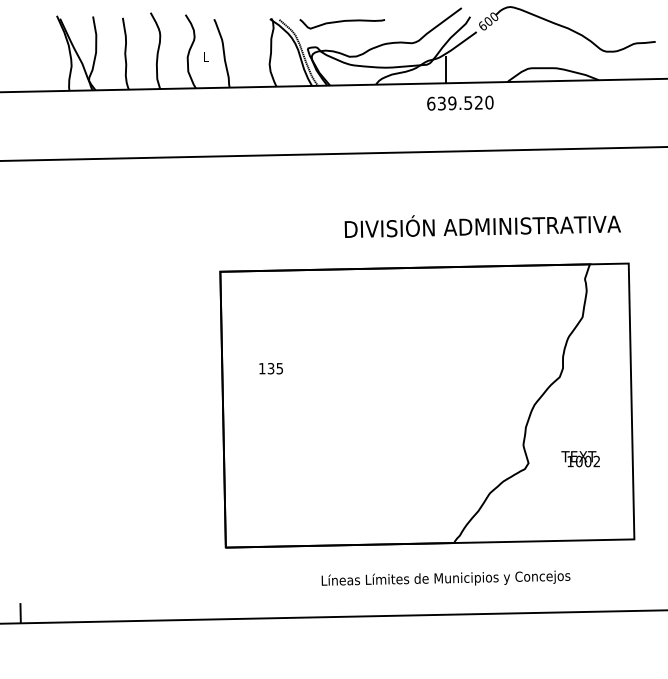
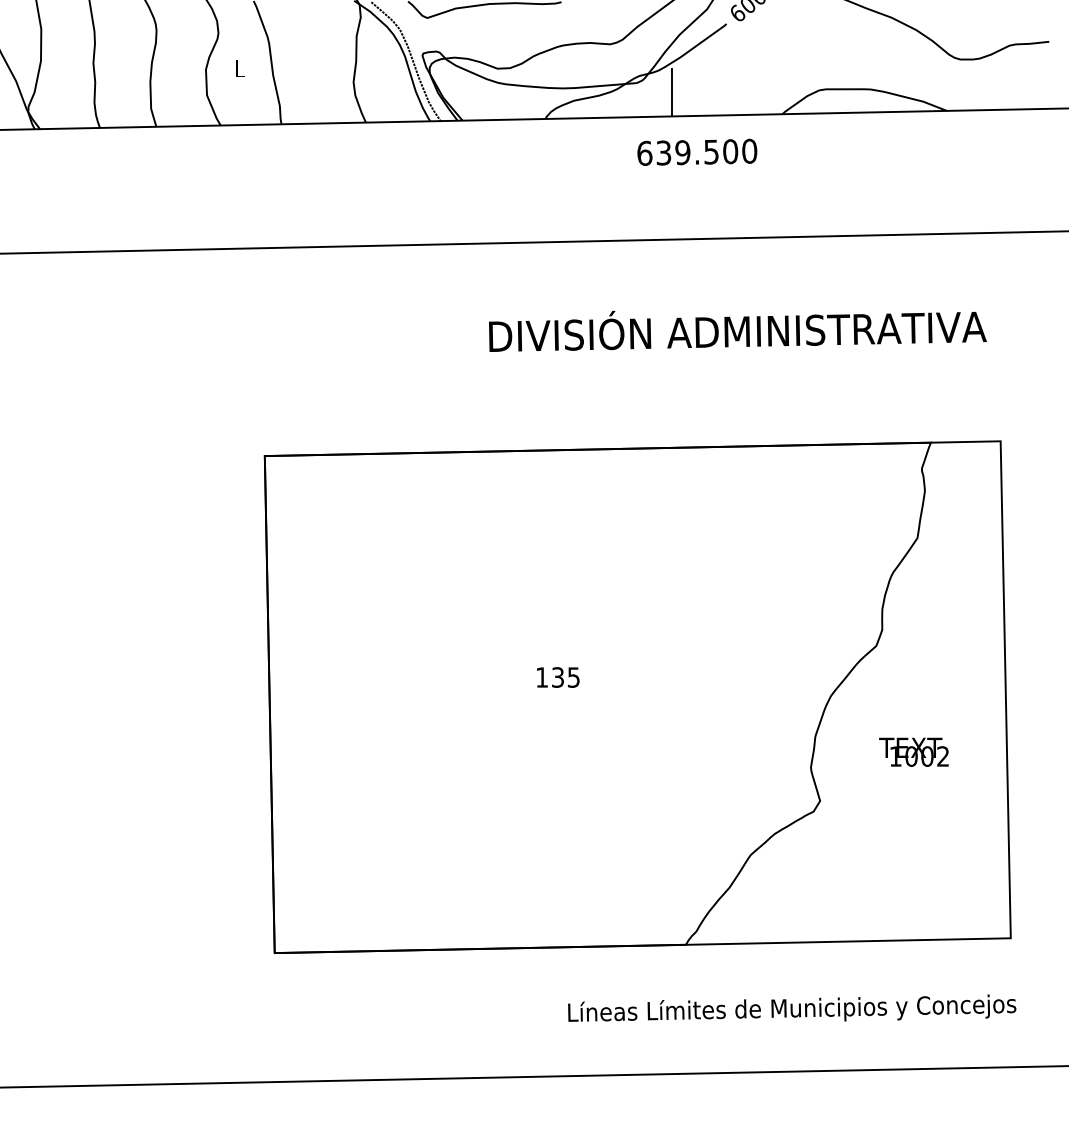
text: (478, 102) -> (729, 151), 639.520 -> 639.500
text: (482, 226) -> (737, 331), moved
text: (270, 368) -> (556, 677), moved
text: (580, 459) -> (913, 752), moved
text: (445, 577) -> (791, 1006), moved

